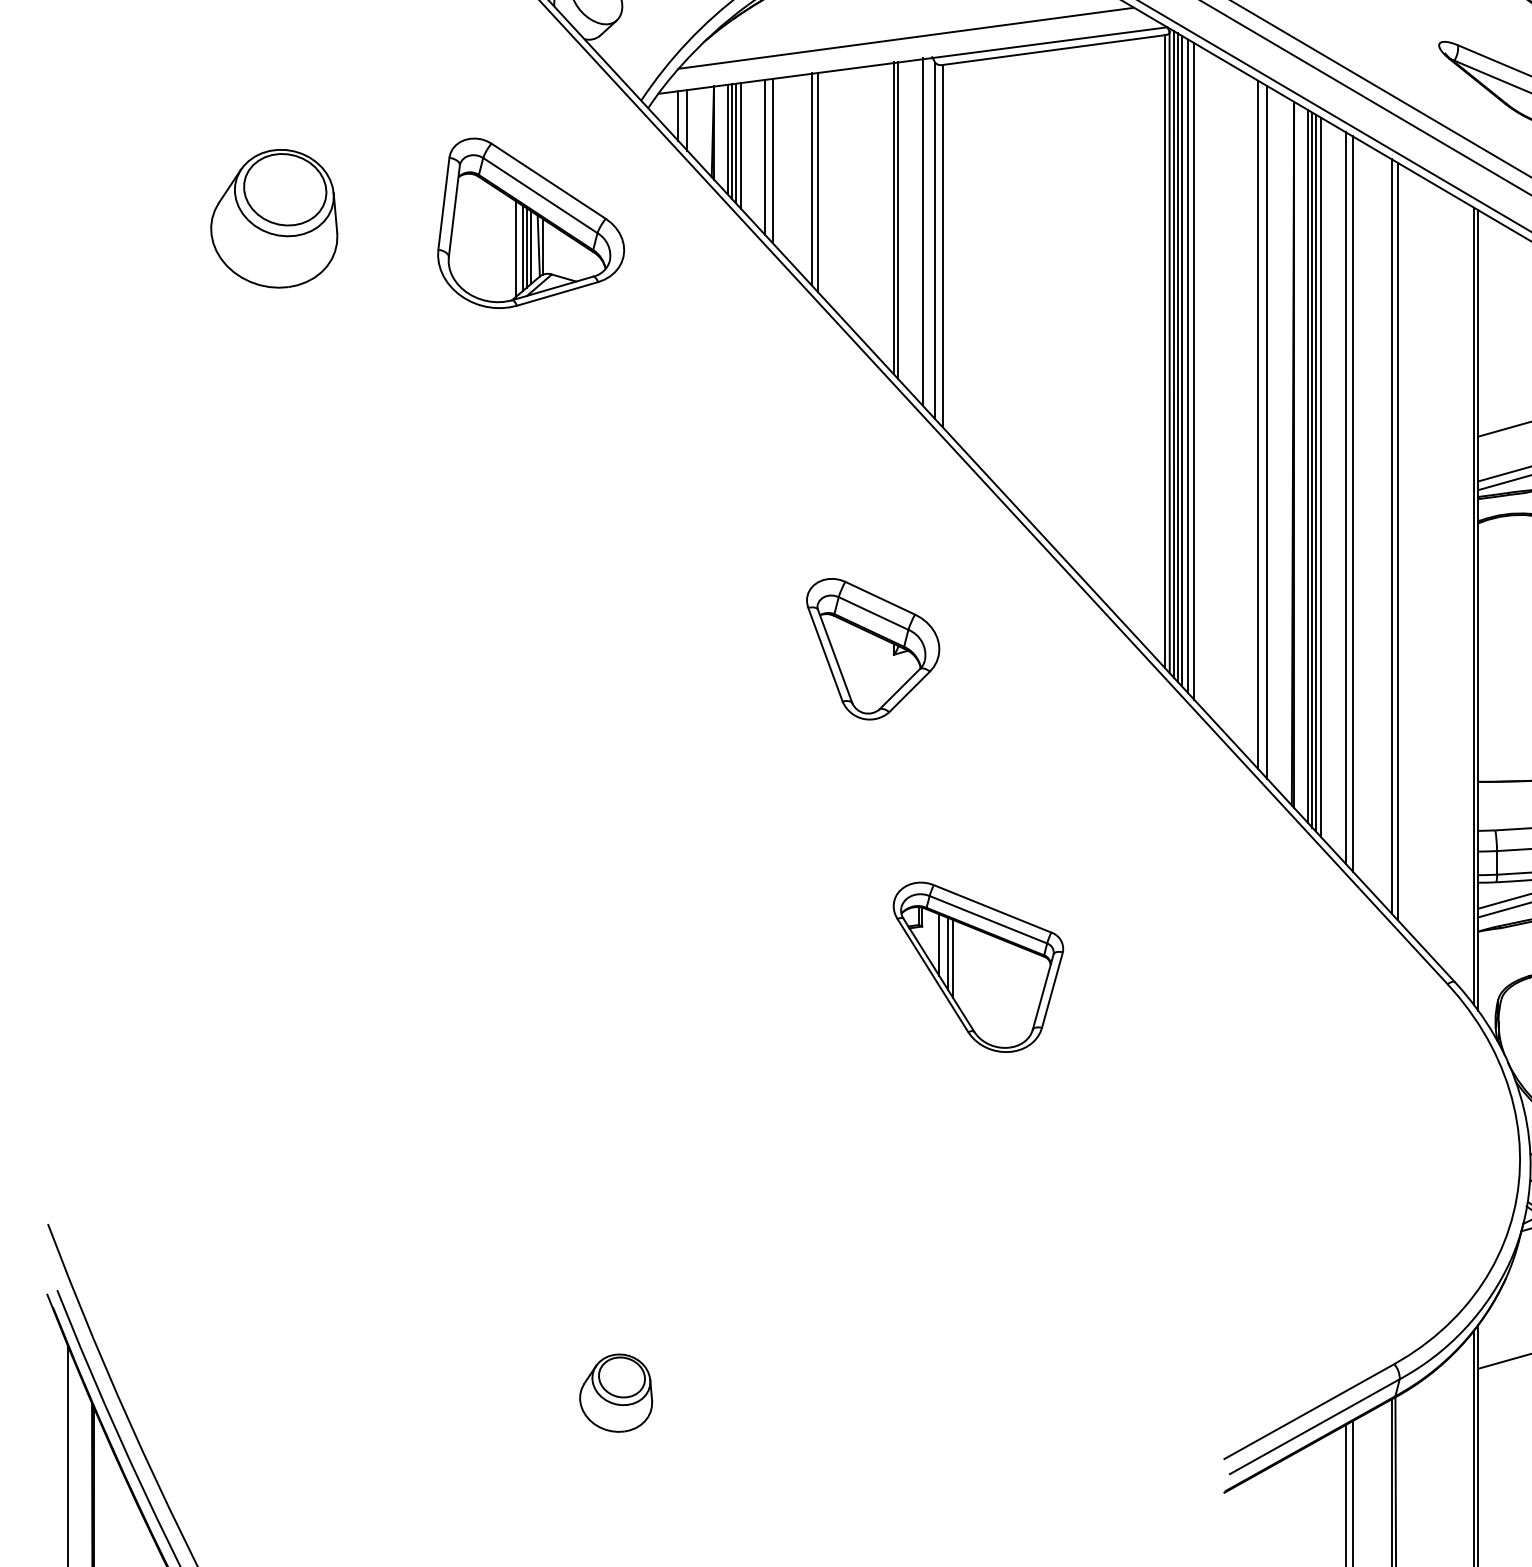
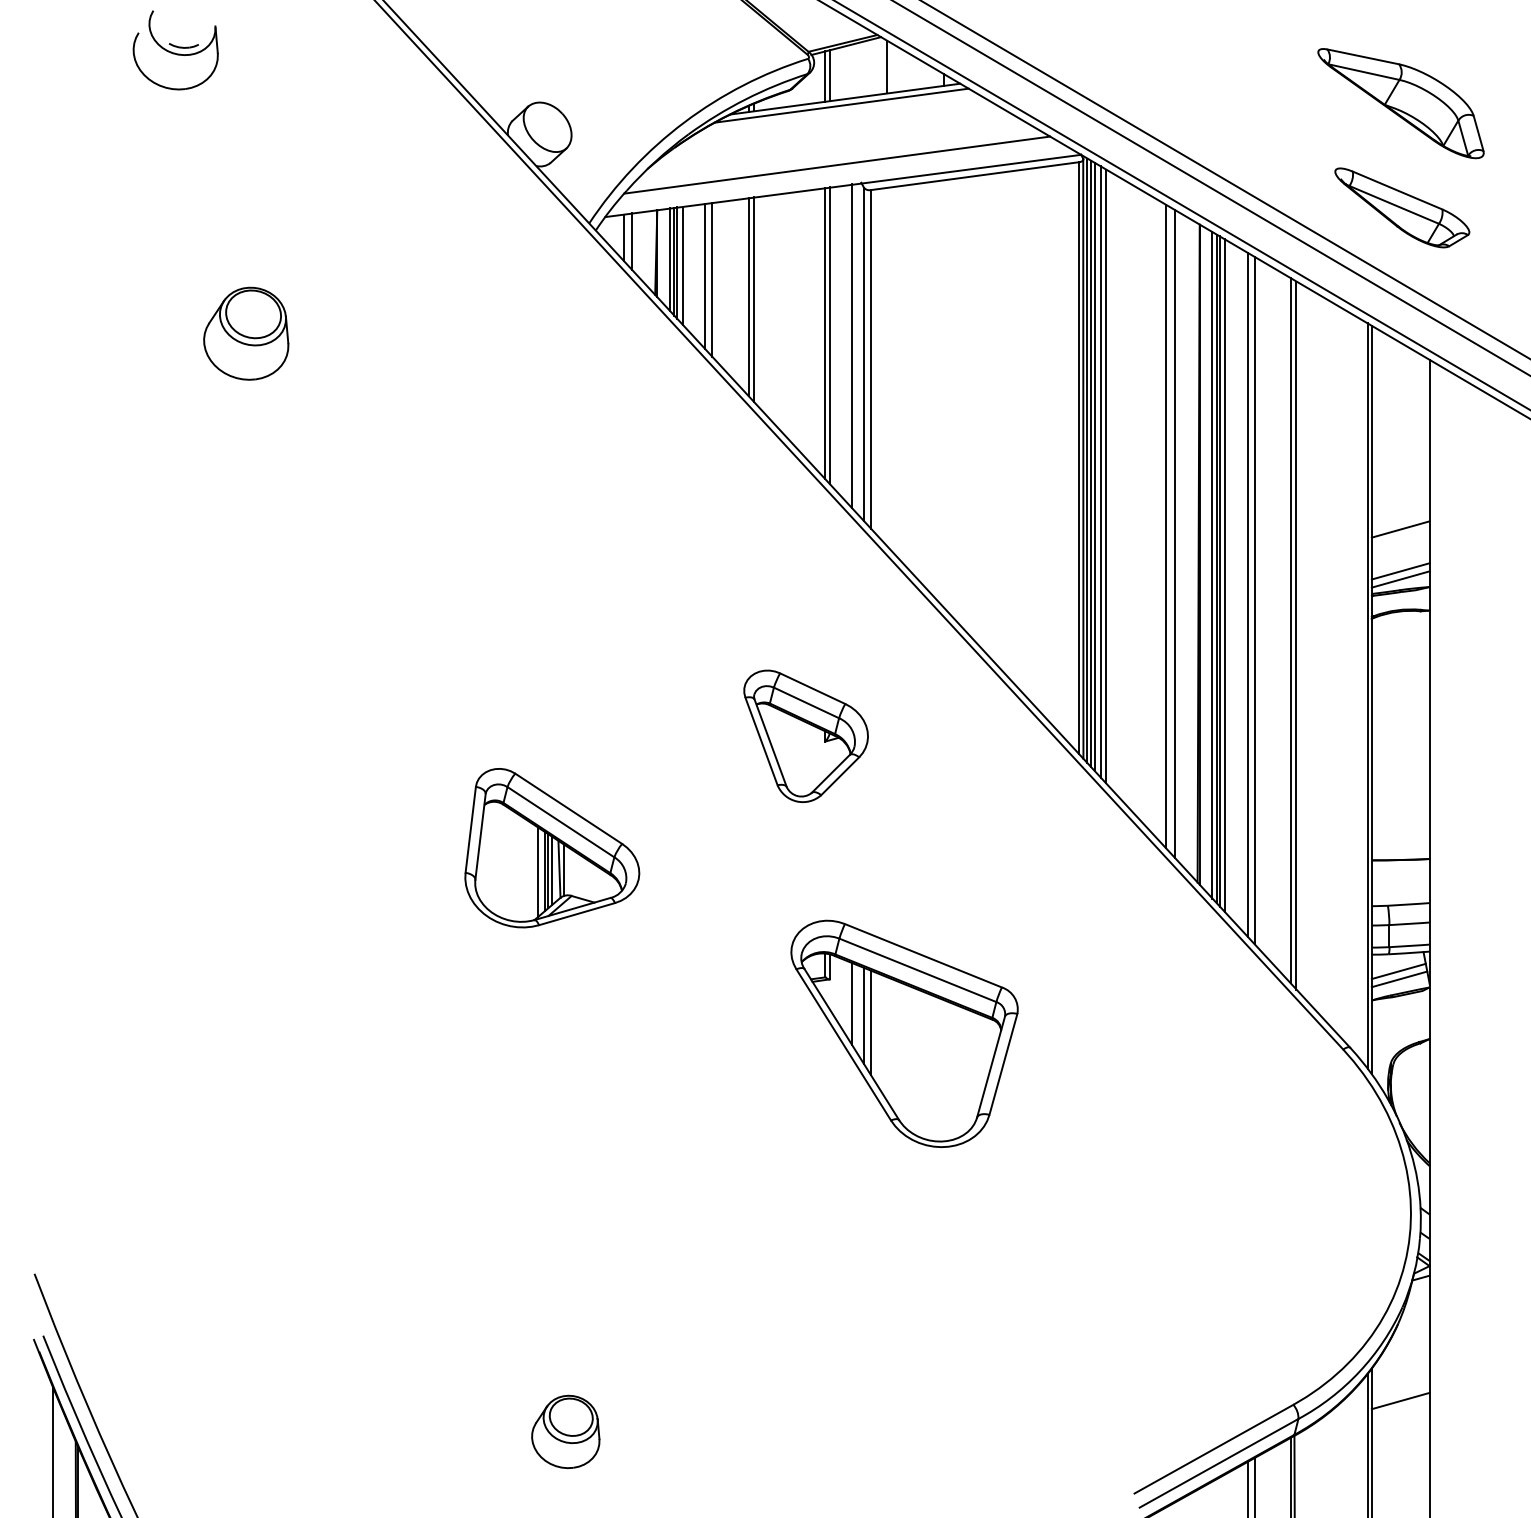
part: (274, 218) -> (246, 333), size x0.71
part: (531, 223) -> (552, 848), moved
part: (978, 967) -> (904, 1033), size x1.43

